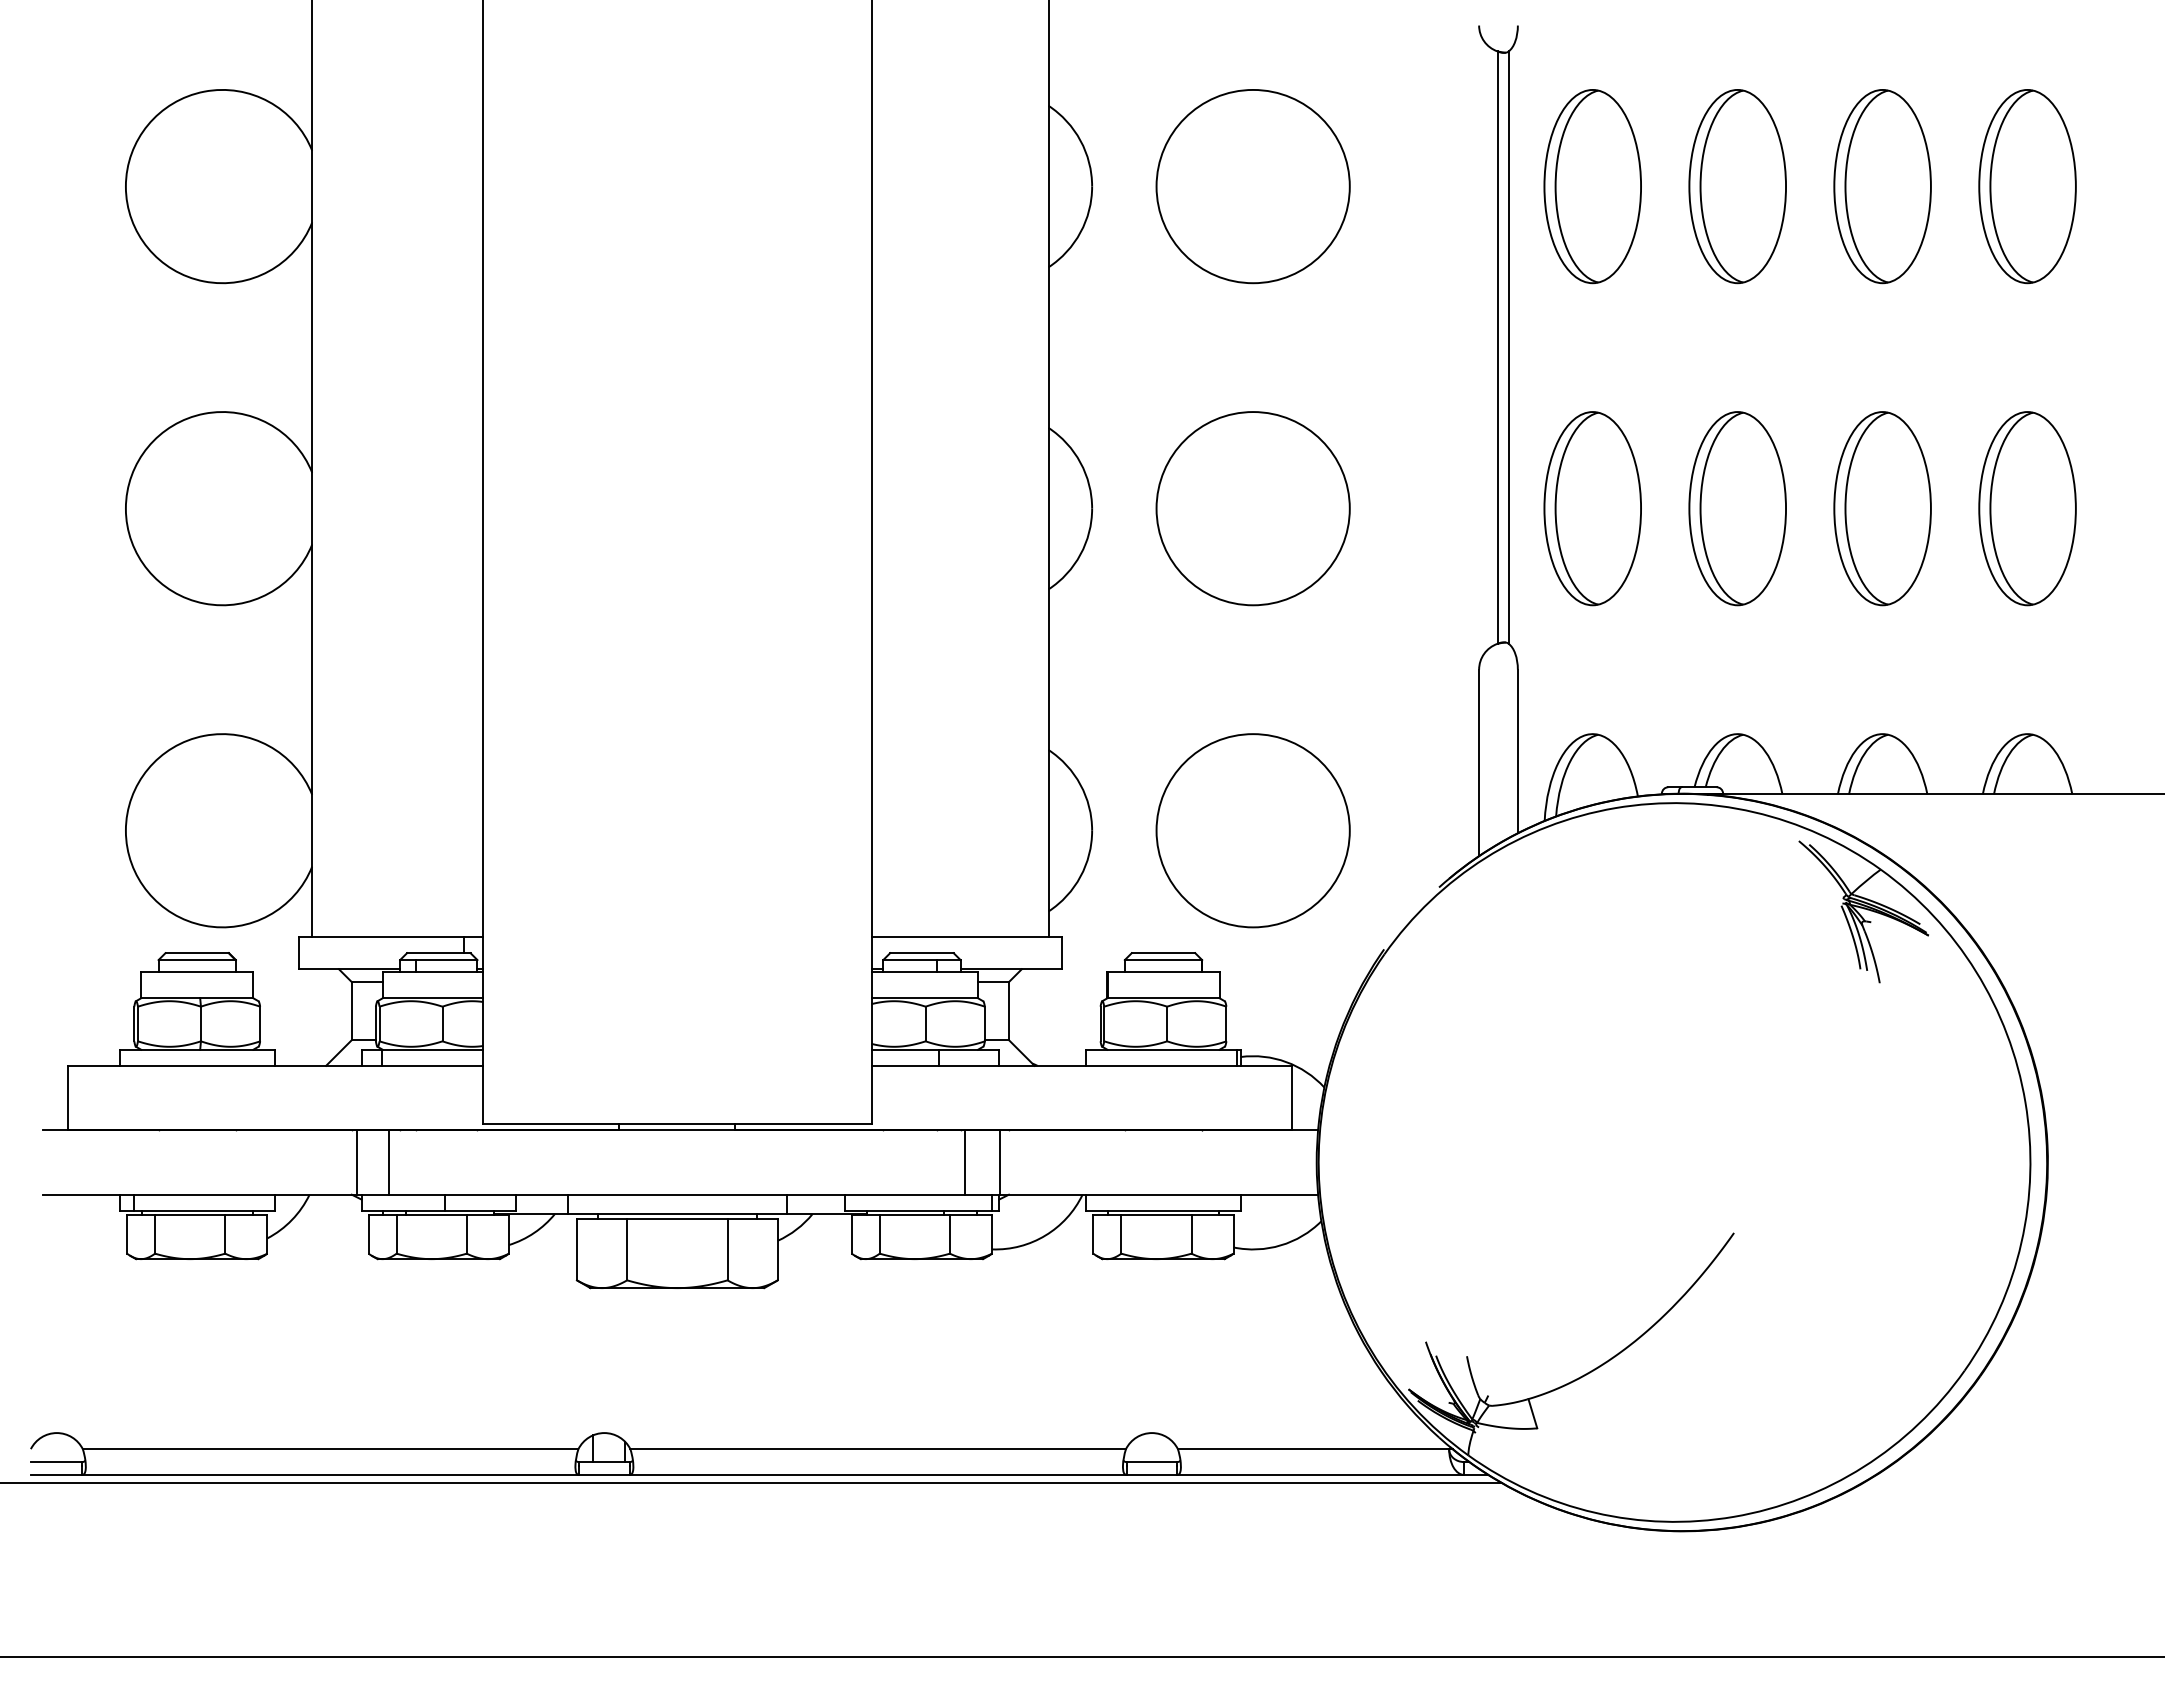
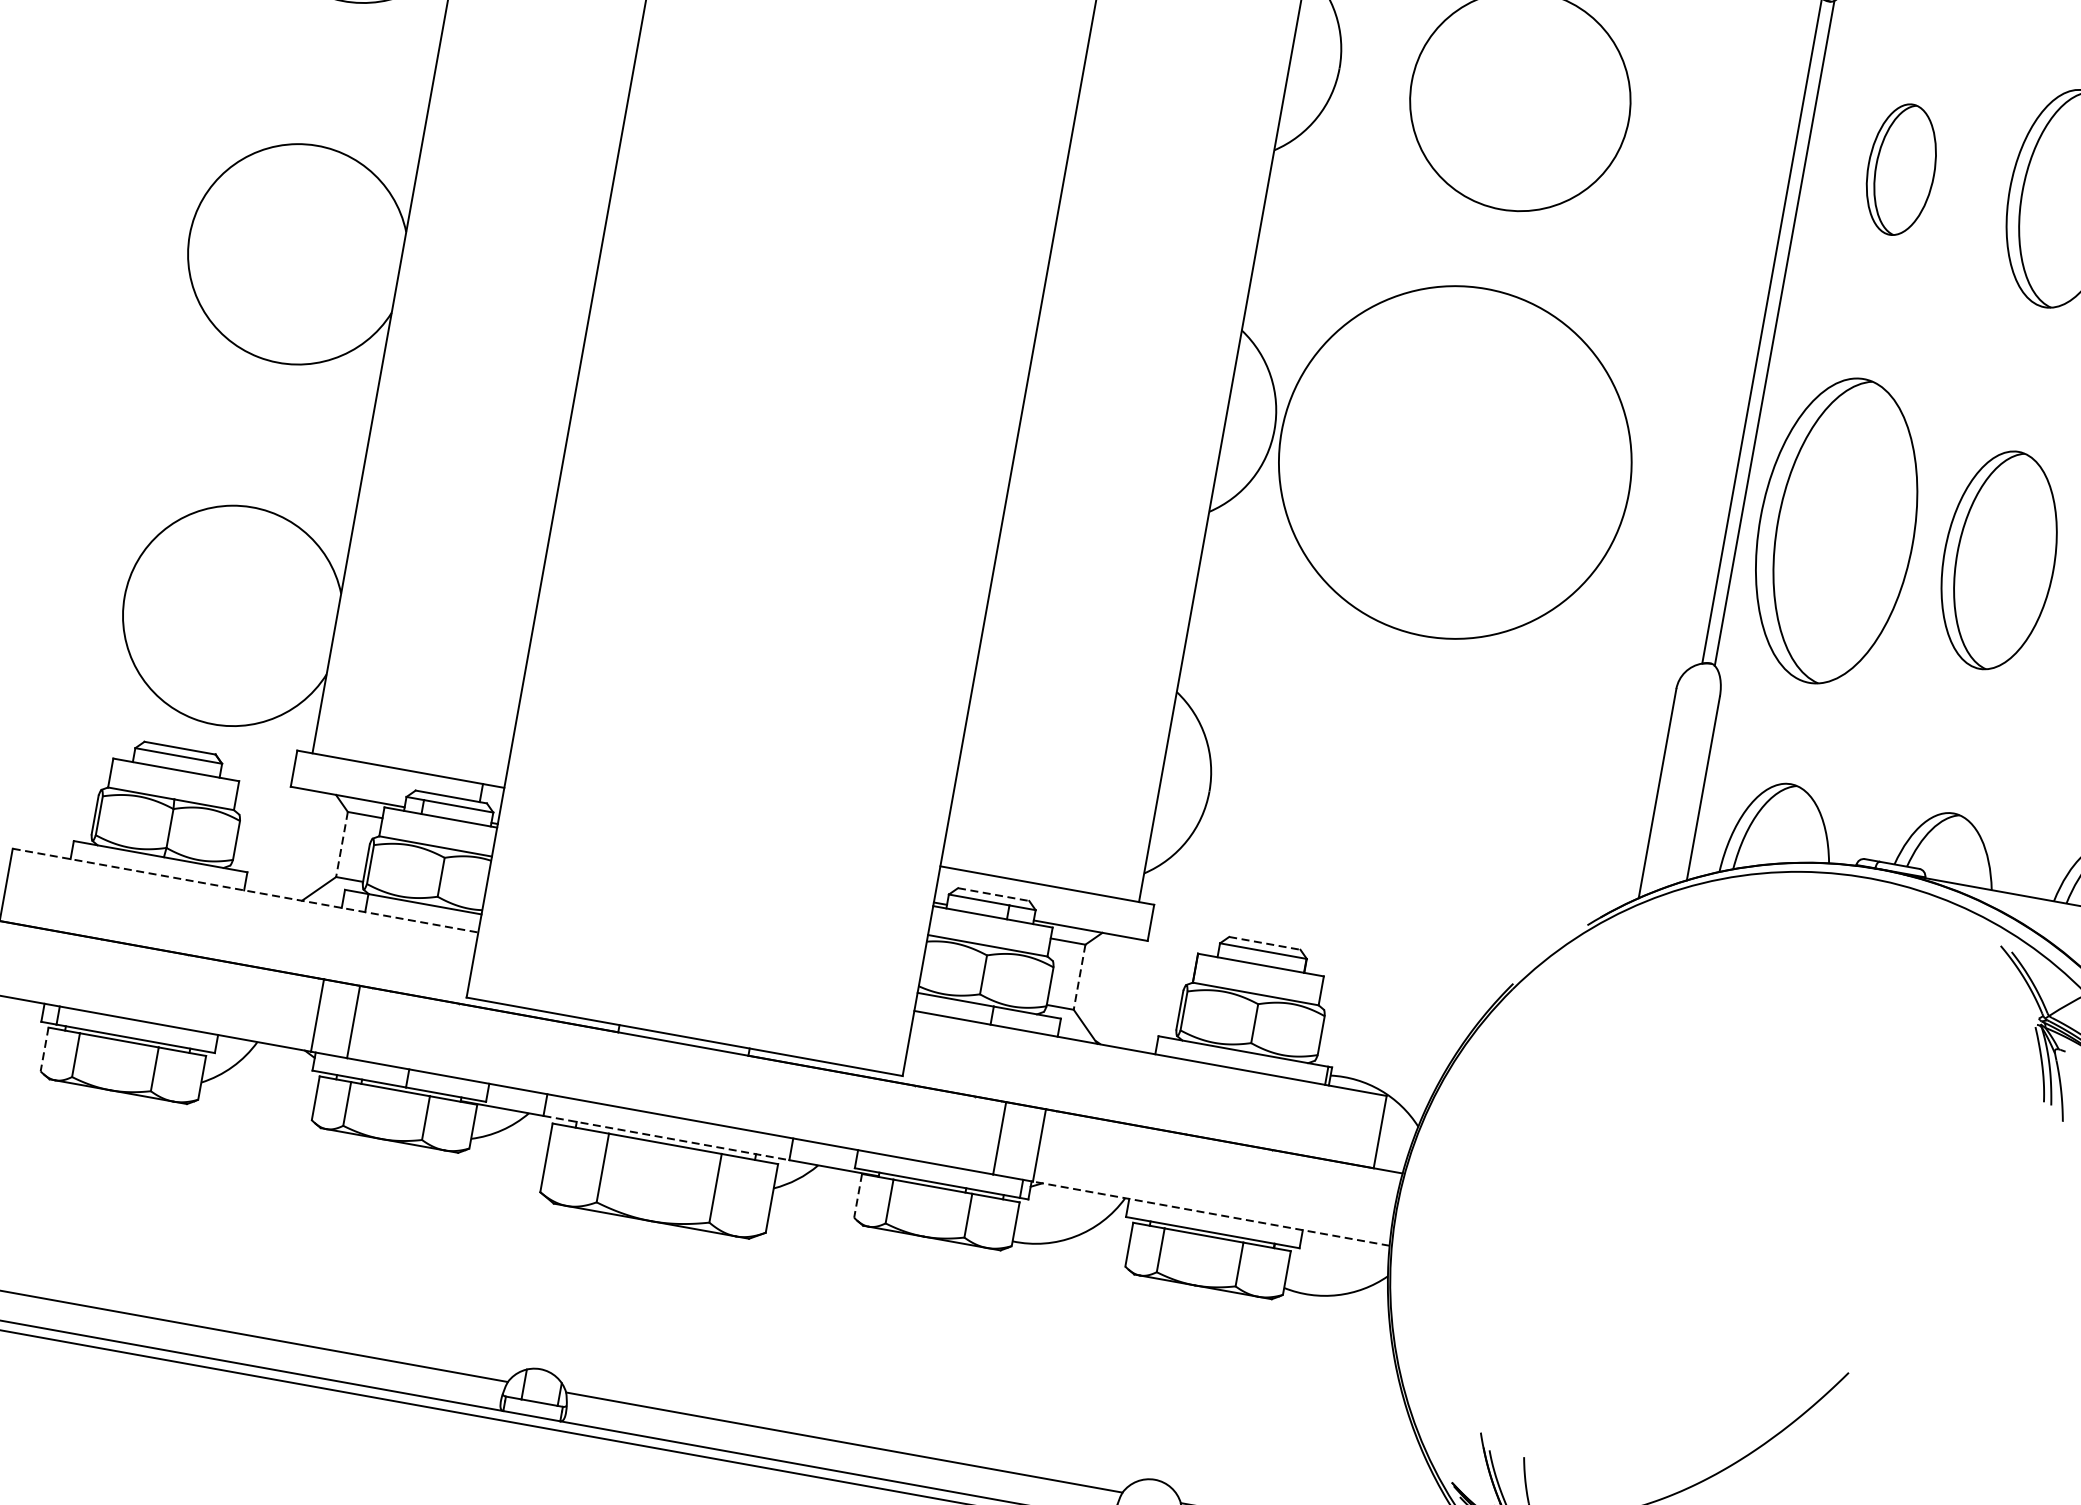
part: (1592, 186) -> (1901, 169), size x0.6
circle: (1252, 508) -> (1454, 462), size x1.6
part: (1592, 508) -> (1836, 530), size x1.4
circle: (1252, 830) -> (1389, 823), removed
line: (921, 953) -> (993, 894), solid -> dashed
line: (1163, 953) -> (1264, 943), solid -> dashed
line: (351, 1011) -> (341, 844), solid -> dashed
line: (1008, 1011) -> (1079, 977), solid -> dashed
line: (276, 1065) -> (246, 890), solid -> dashed
line: (1159, 1194) -> (1211, 1213), solid -> dashed
line: (677, 1214) -> (666, 1138), solid -> dashed
line: (127, 1234) -> (45, 1049), solid -> dashed
line: (851, 1234) -> (857, 1196), solid -> dashed

